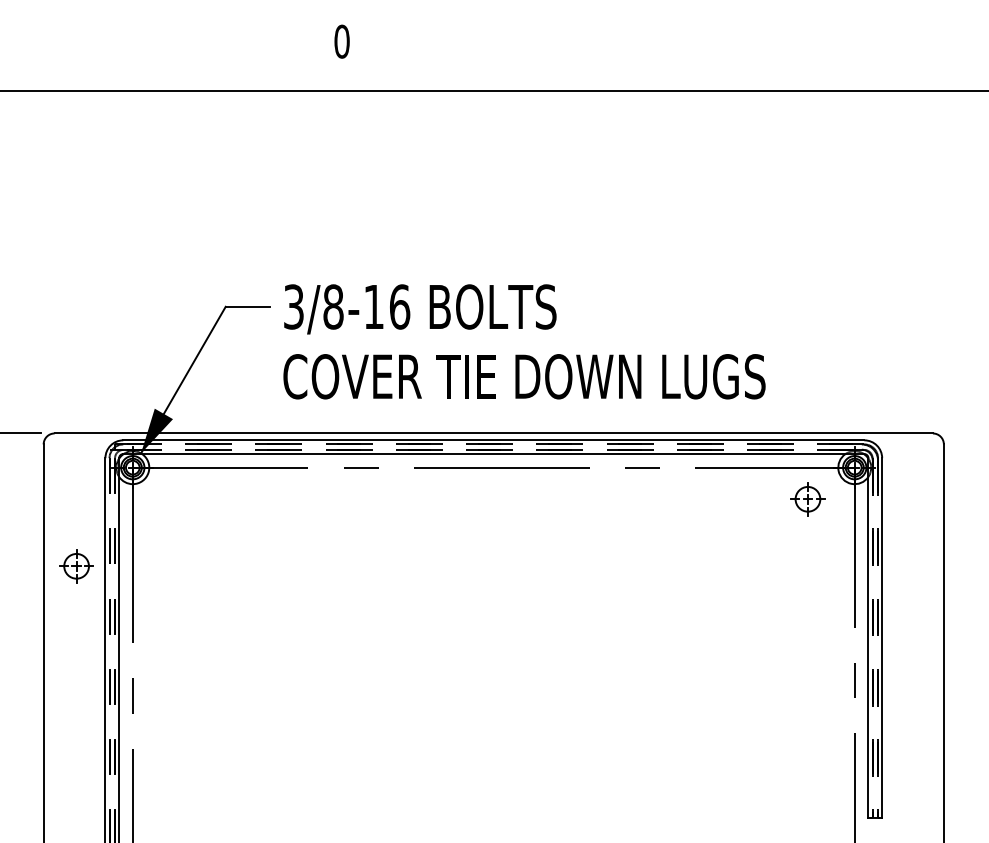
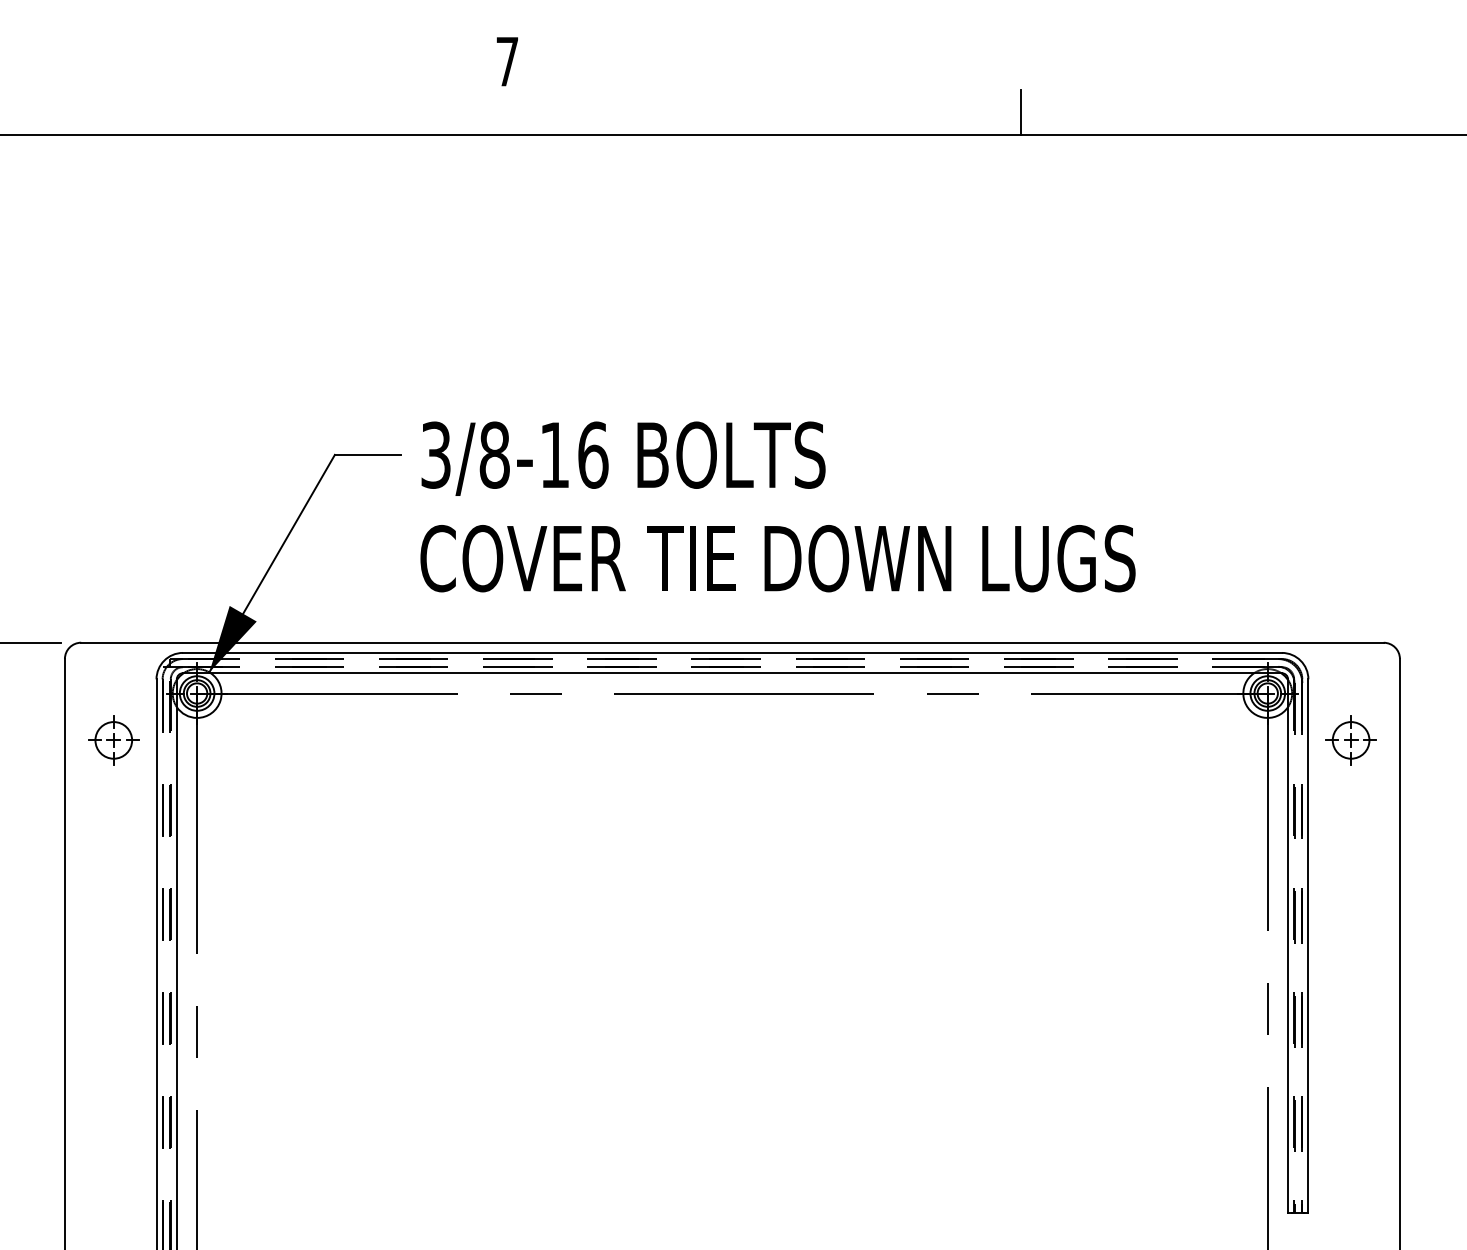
text: (341, 41) -> (506, 61), 0 -> 7
line: (688, 75) -> (1021, 111), added
part: (807, 499) -> (1350, 740), moved
part: (76, 566) -> (113, 740), moved

